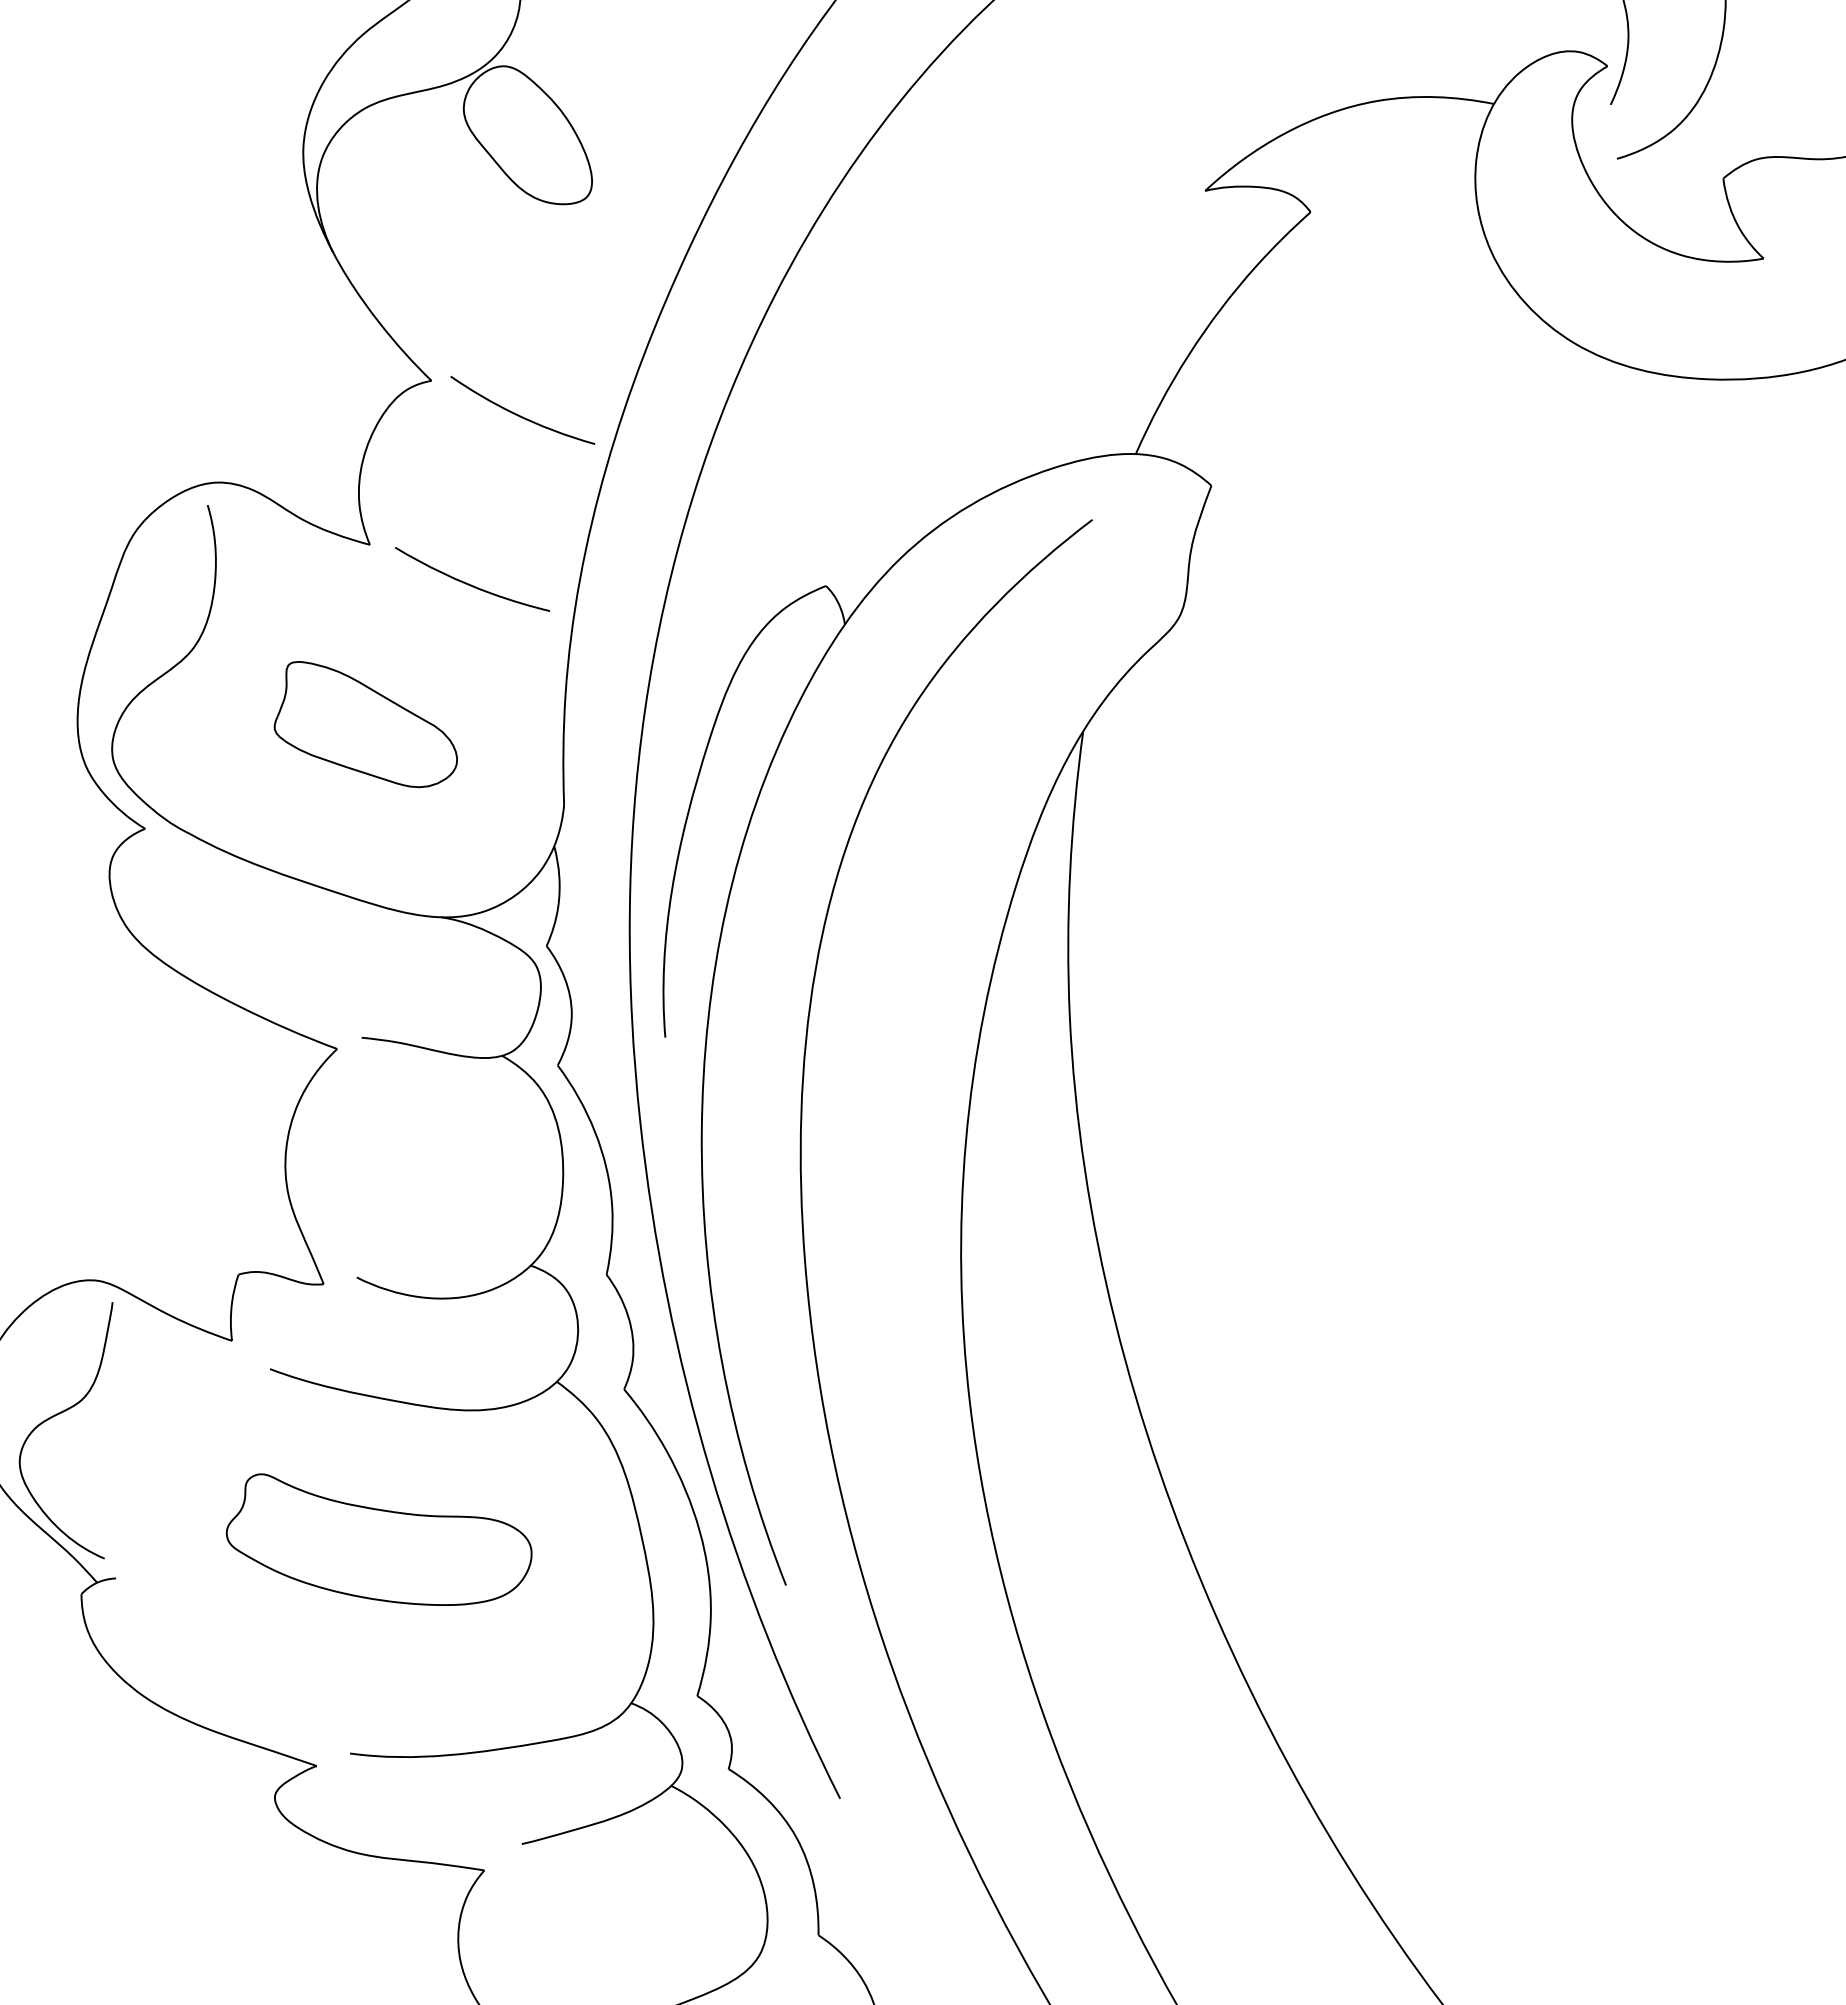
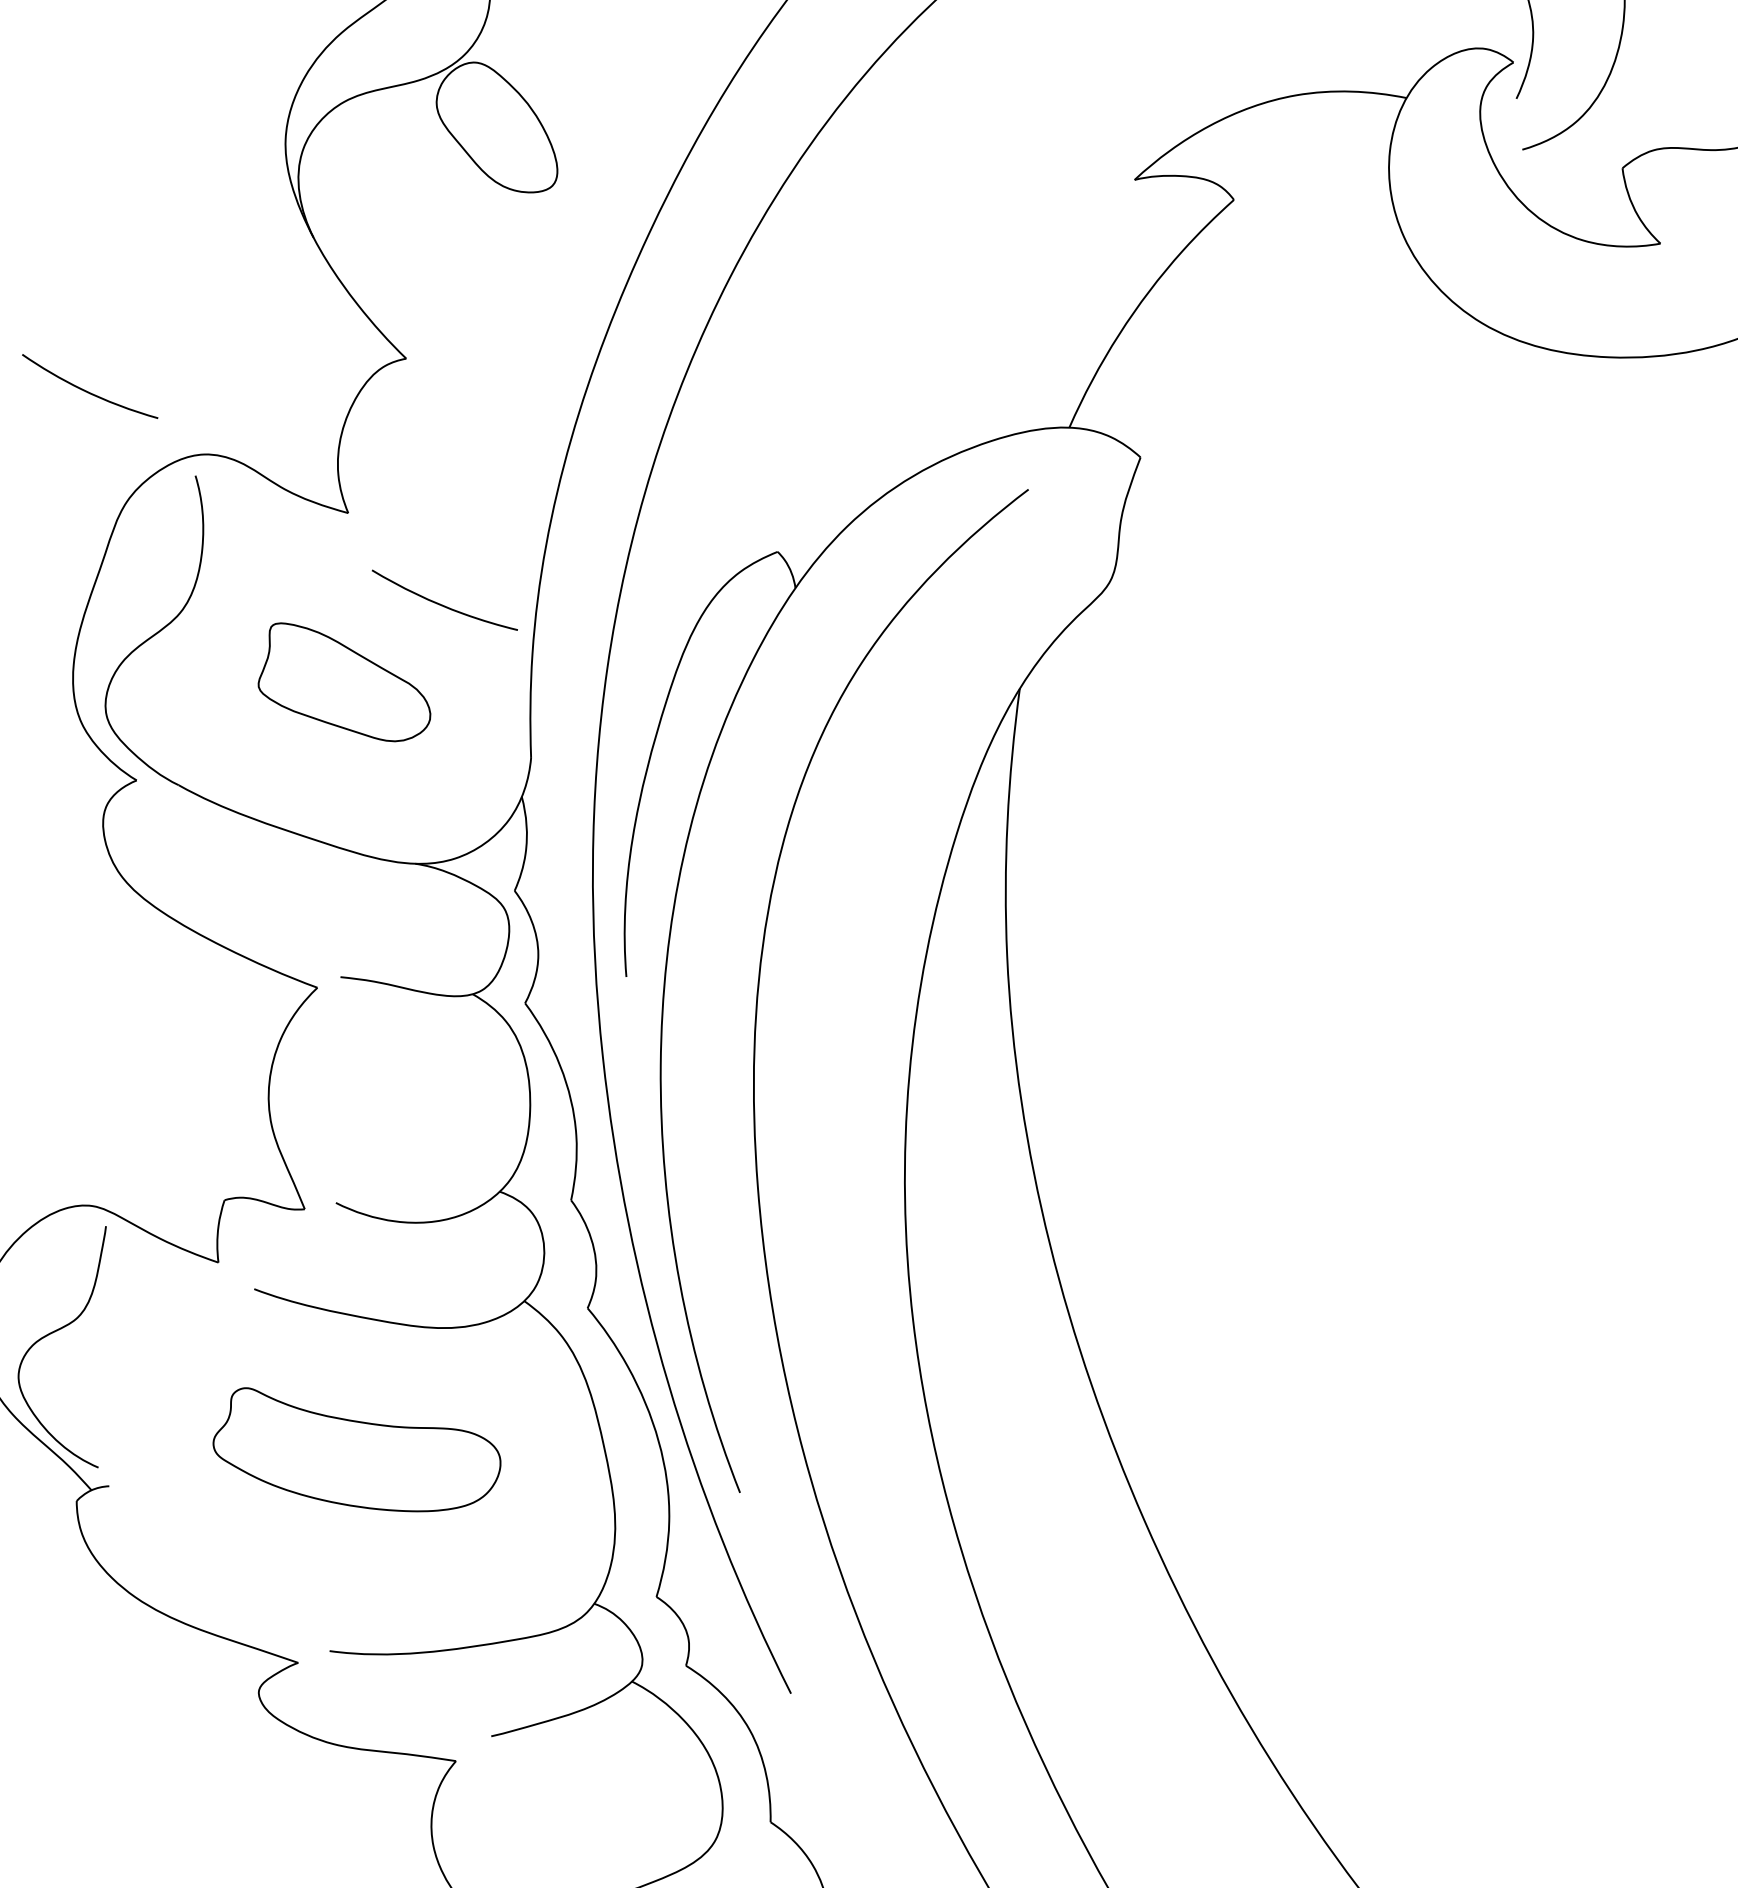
curve: (520, 415) -> (88, 391), moved
curve: (469, 583) -> (442, 604), moved

